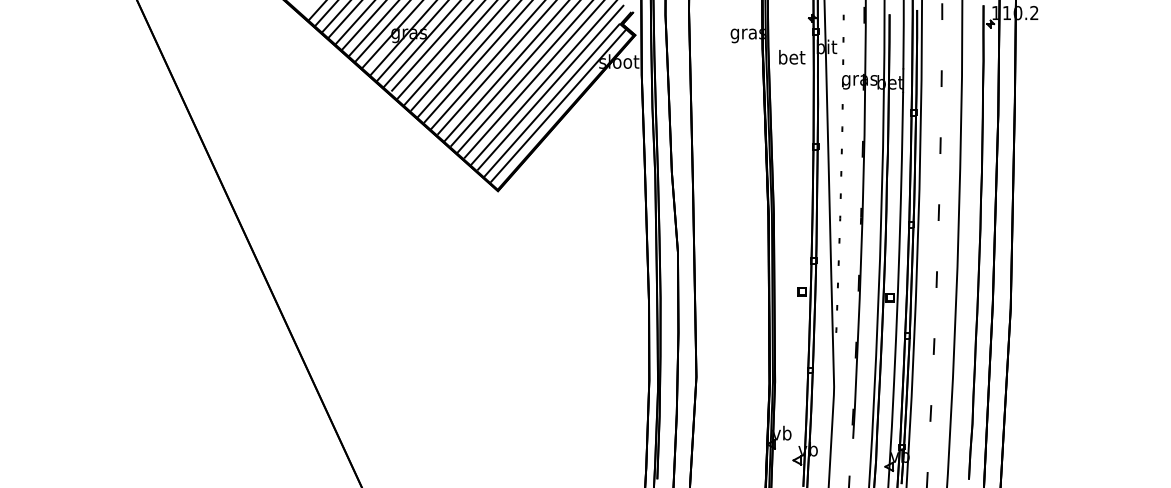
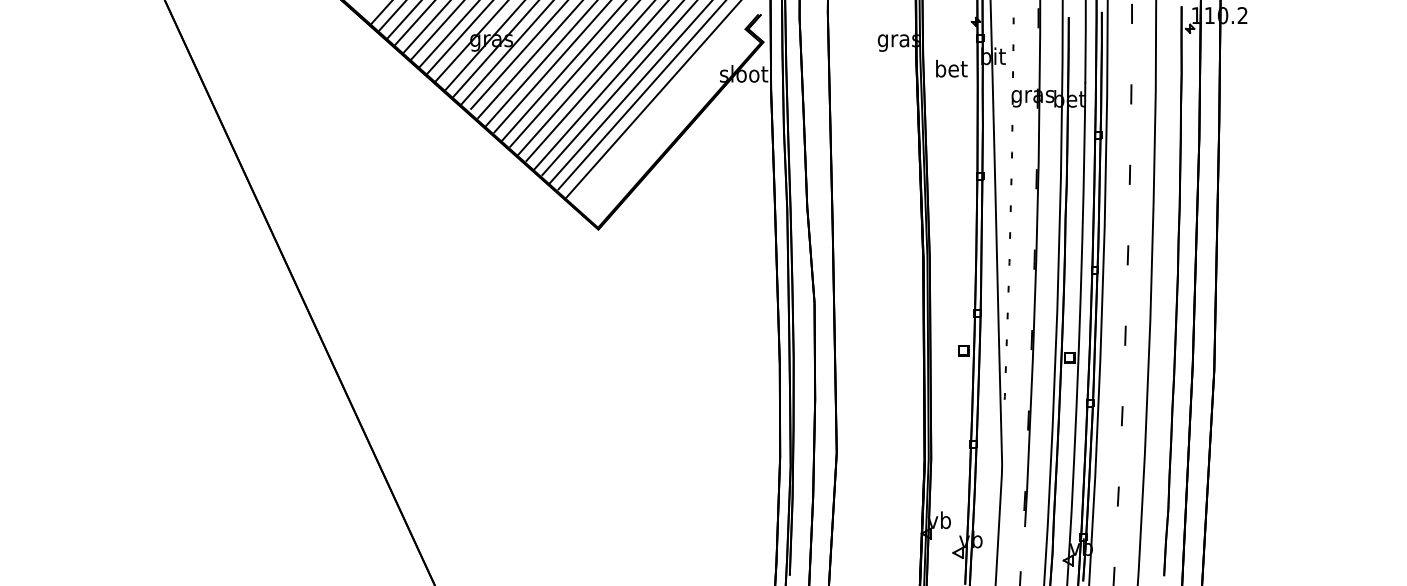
line: (550, 87) -> (661, 105), removed
line: (551, 100) -> (662, 120), removed
line: (558, 105) -> (671, 126), removed

